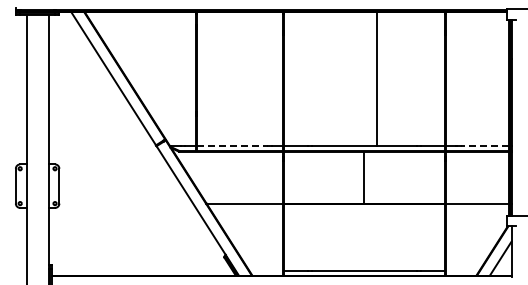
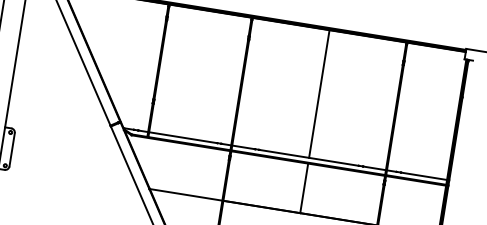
line: (377, 78) -> (319, 93), moved
line: (232, 145) -> (183, 137), dashed -> solid
line: (484, 145) -> (423, 175), dashed -> solid

